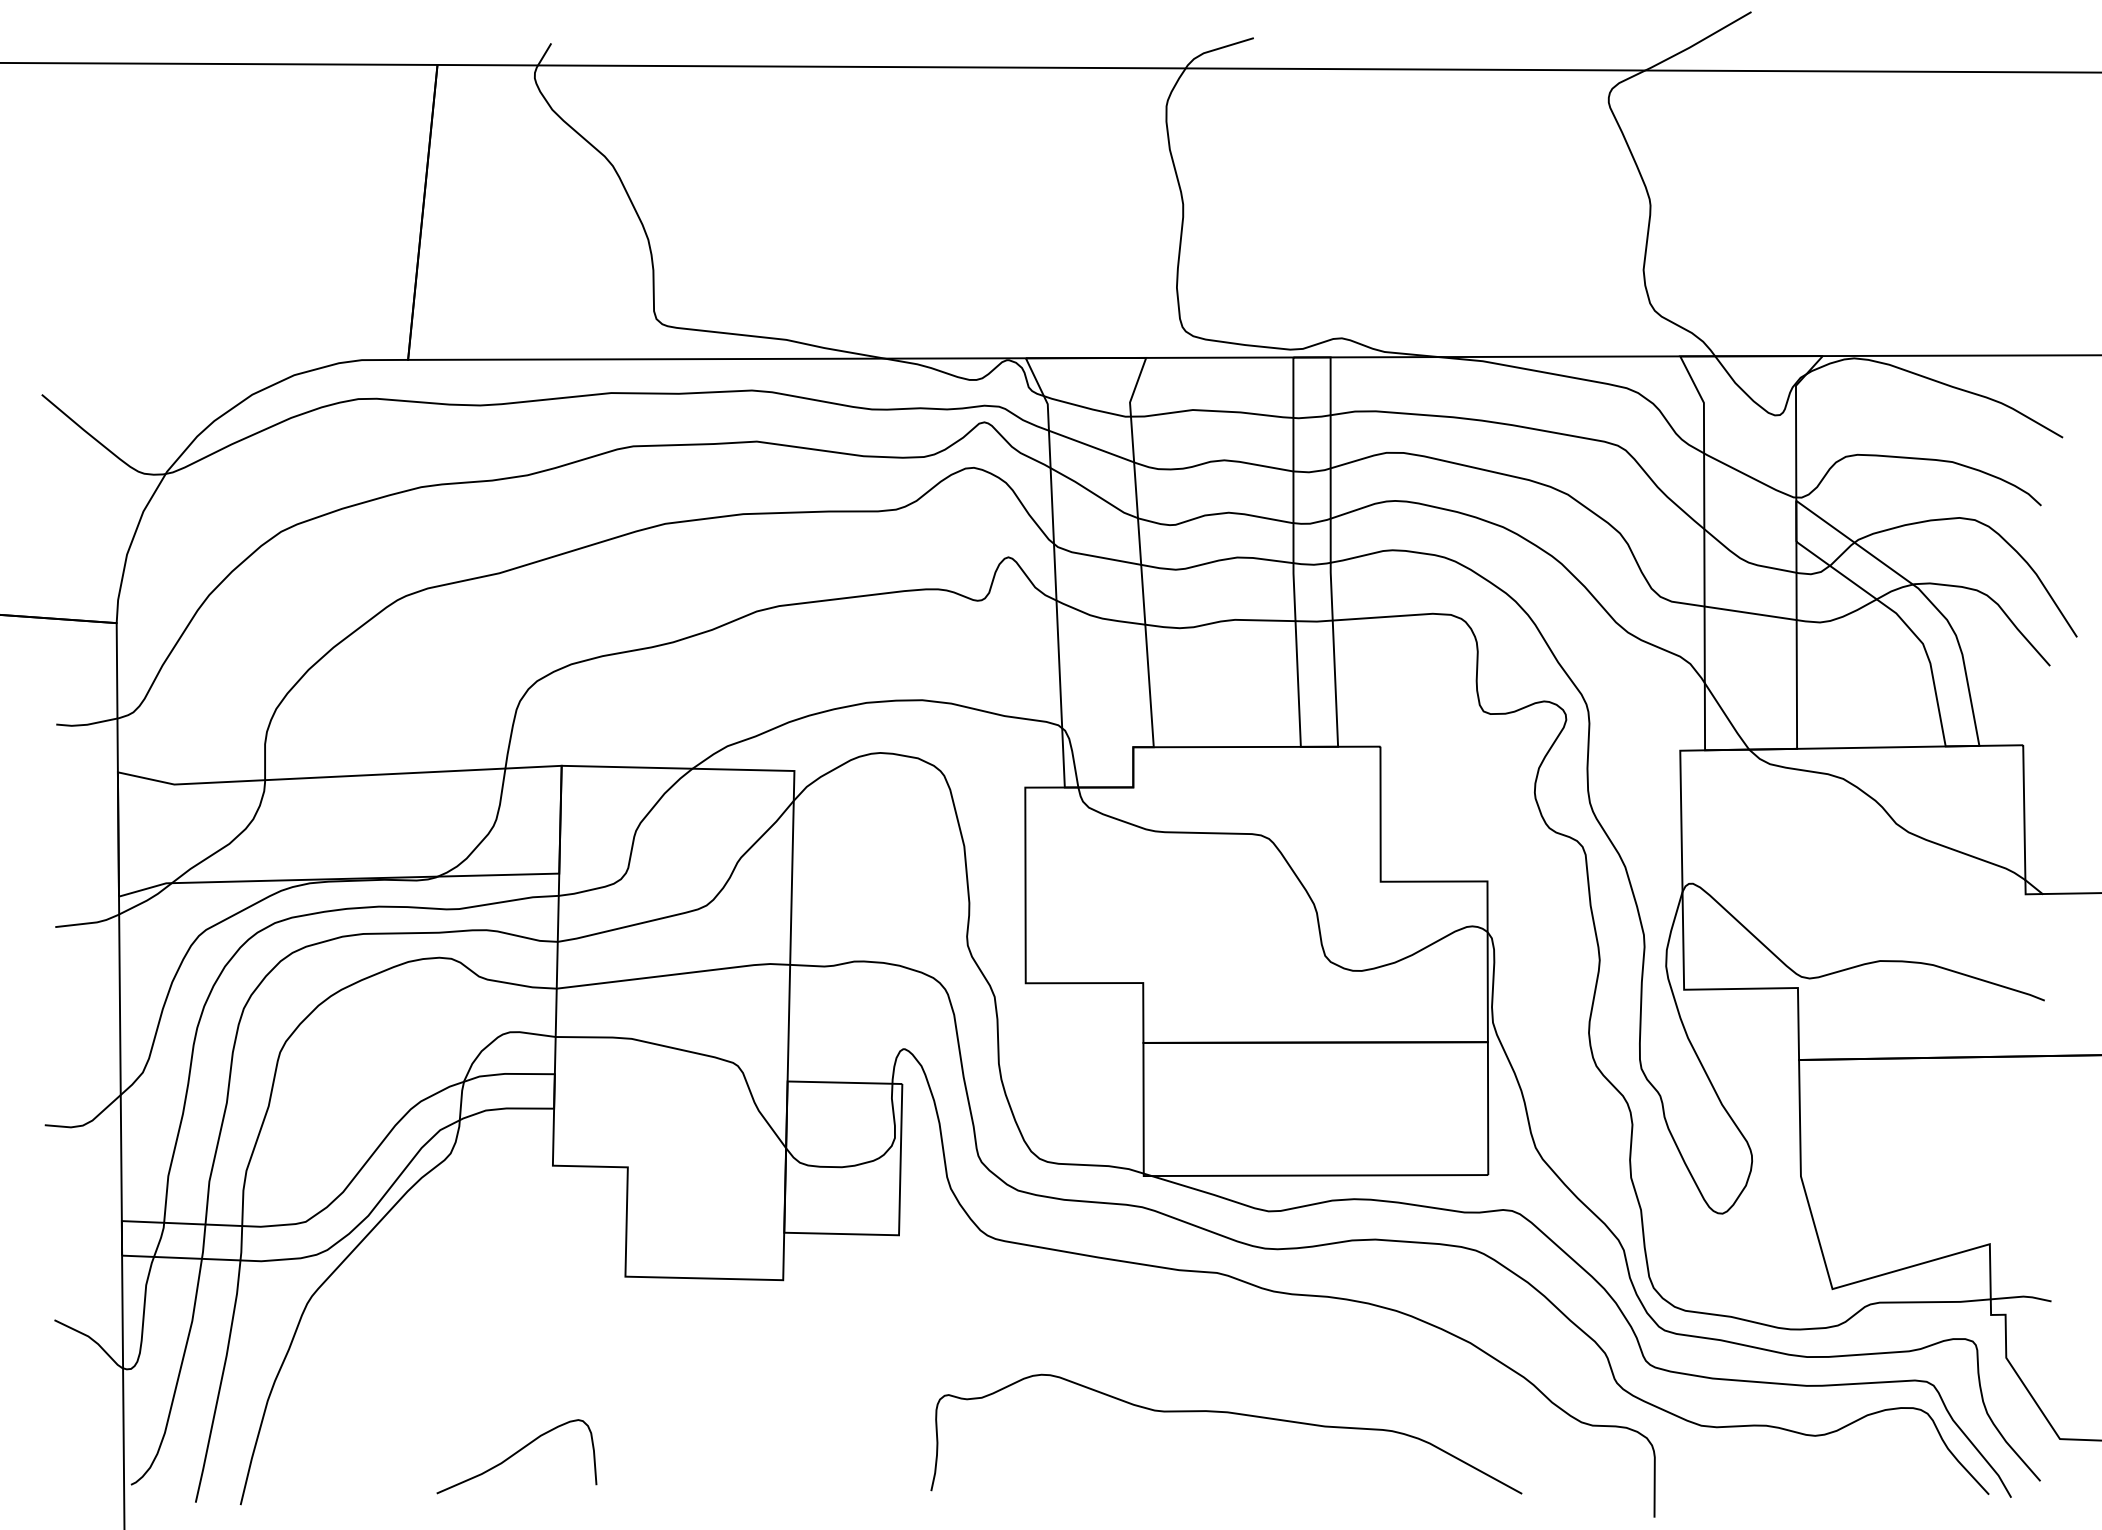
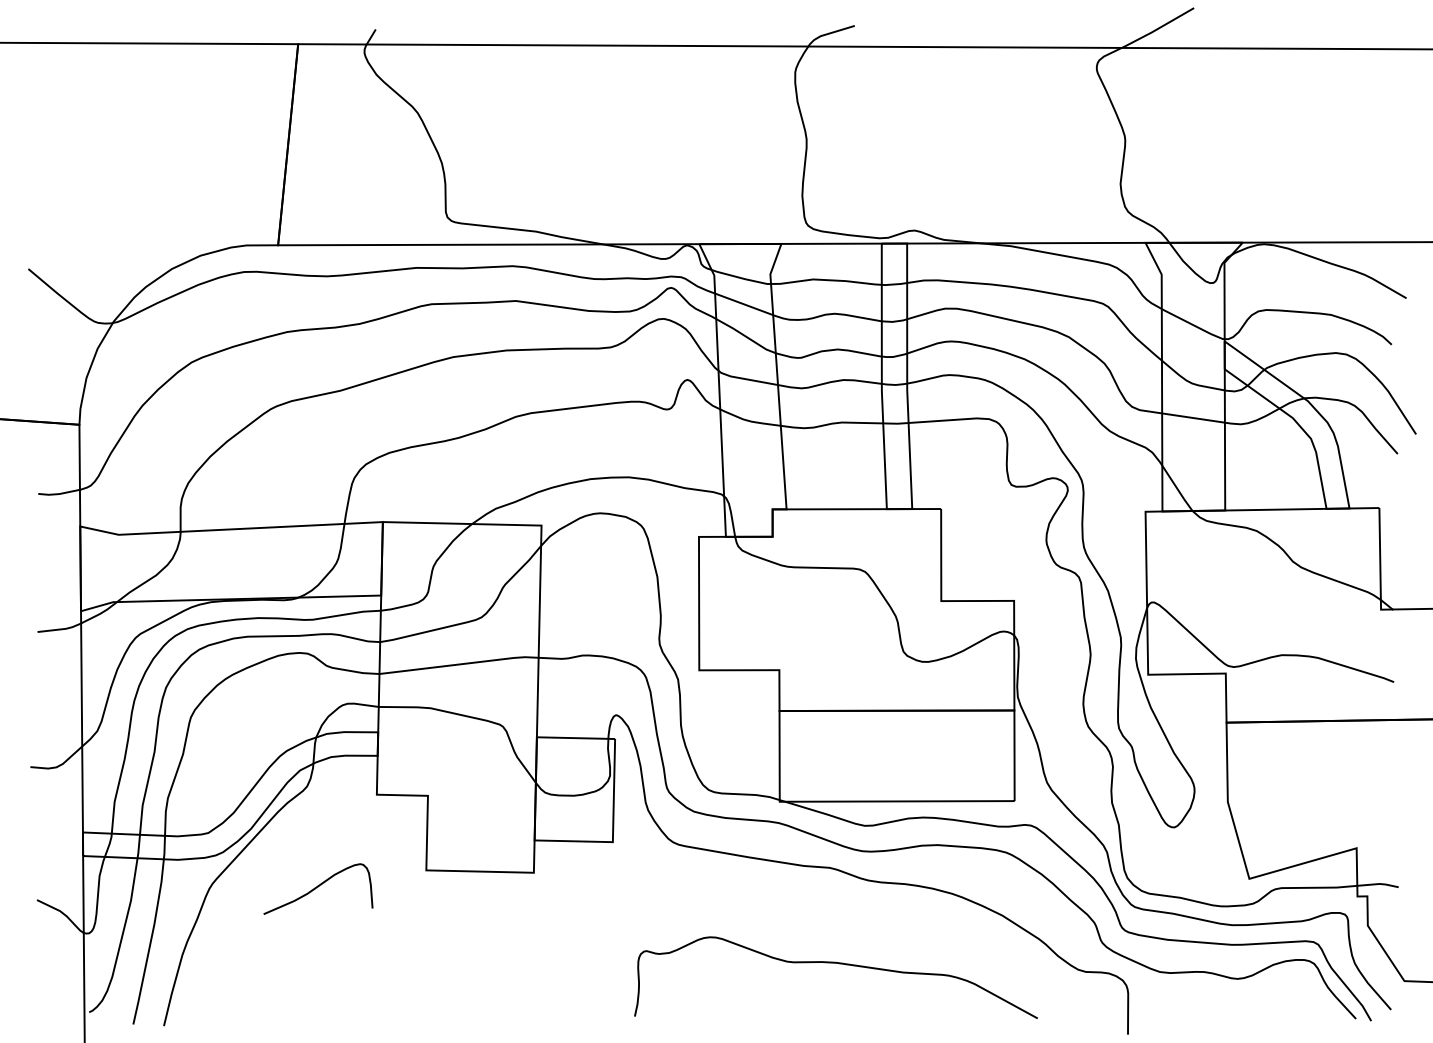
curve: (517, 1454) -> (318, 887), moved

